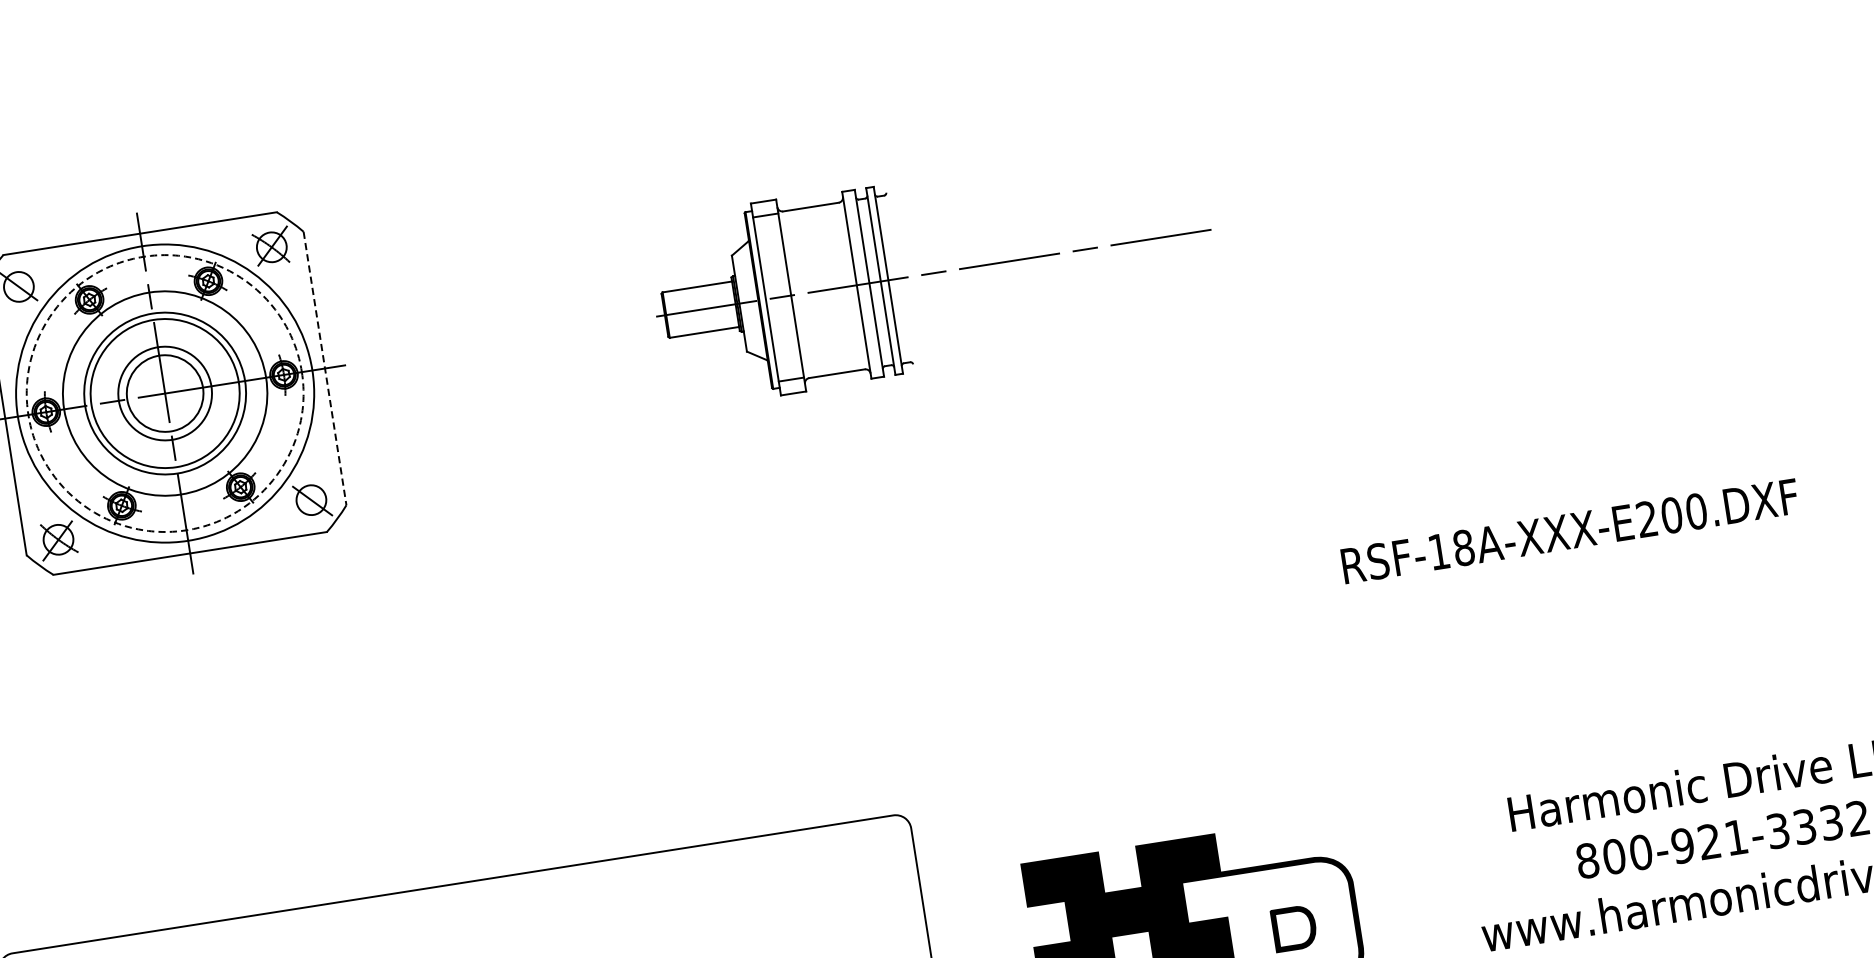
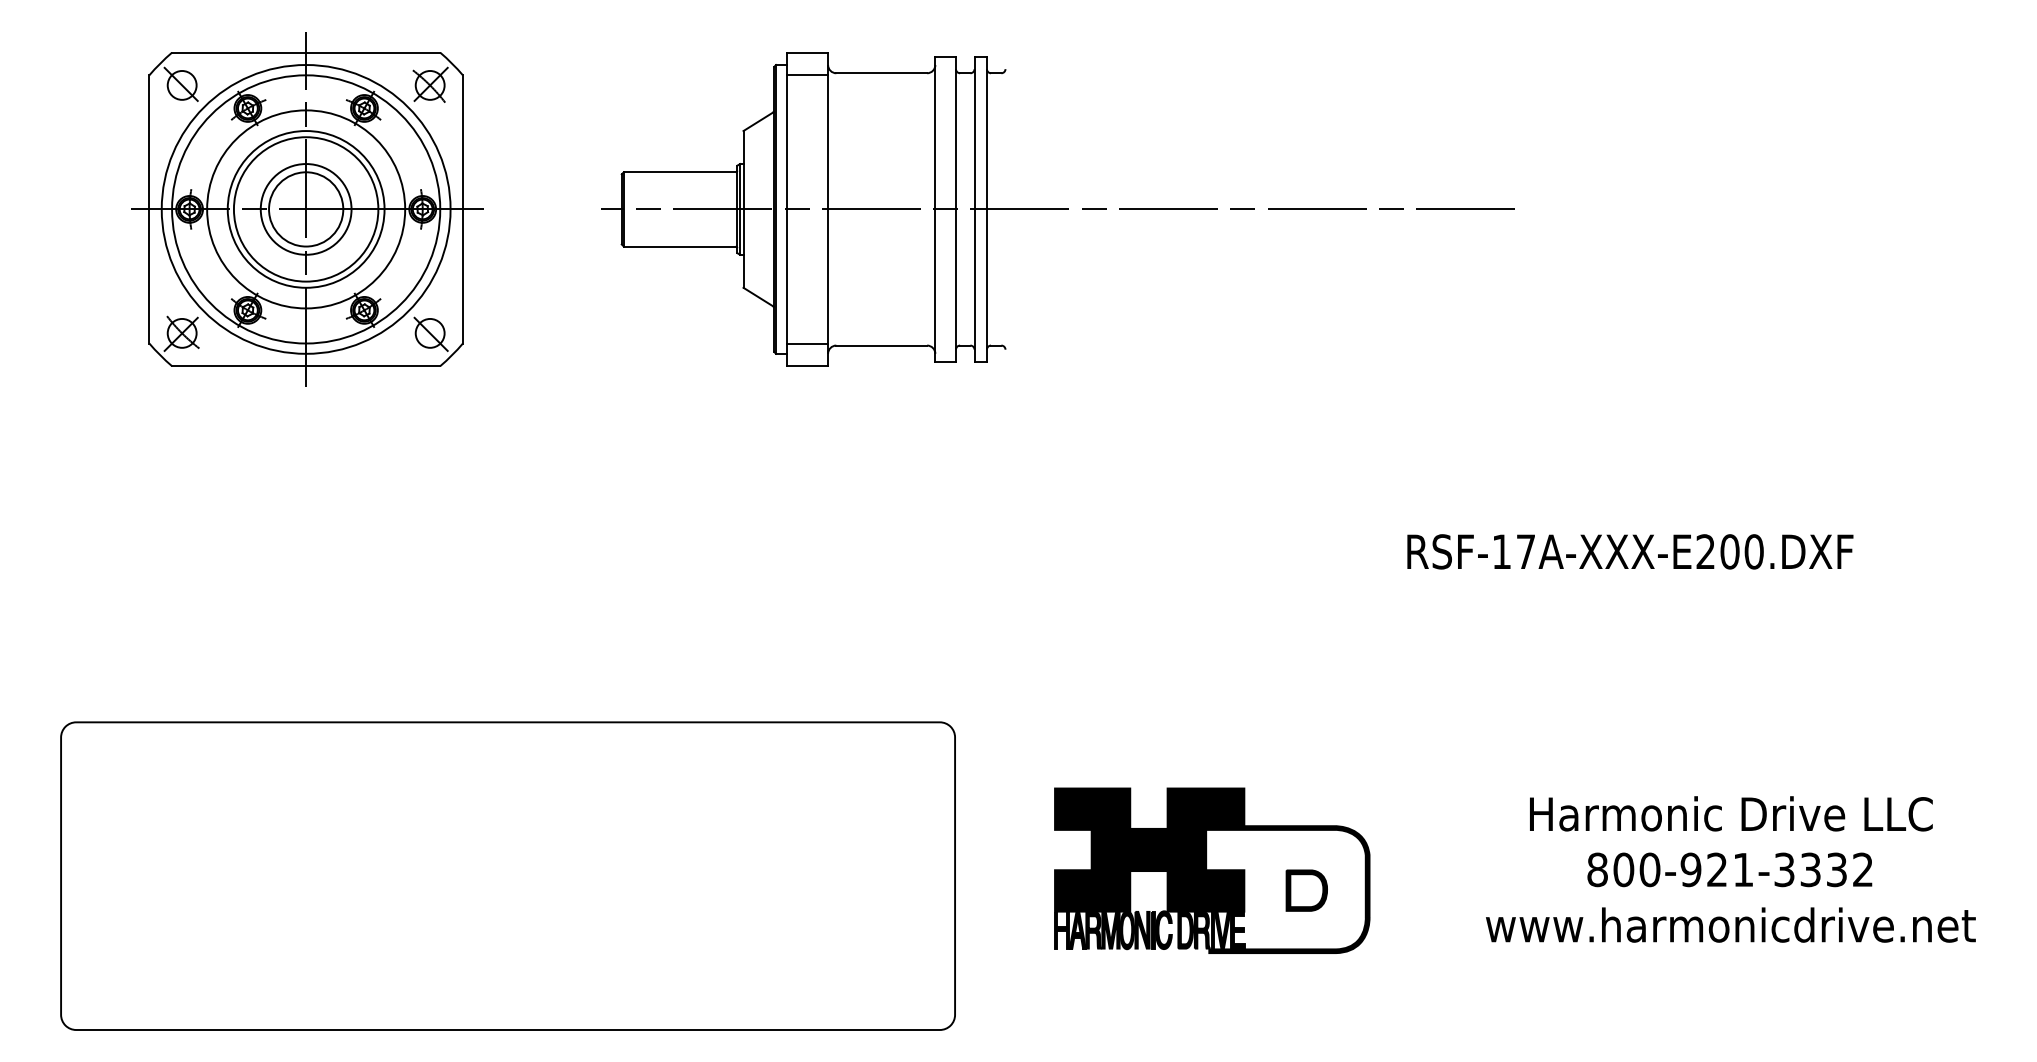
part: (931, 273) -> (1057, 209), size x1.67
line: (324, 368) -> (462, 209), dashed -> solid
circle: (165, 393) -> (306, 209), dashed -> solid
text: (1463, 547) -> (1525, 551), RSF-18A-XXX-E200.DXF -> RSF-17A-XXX-E200.DXF

